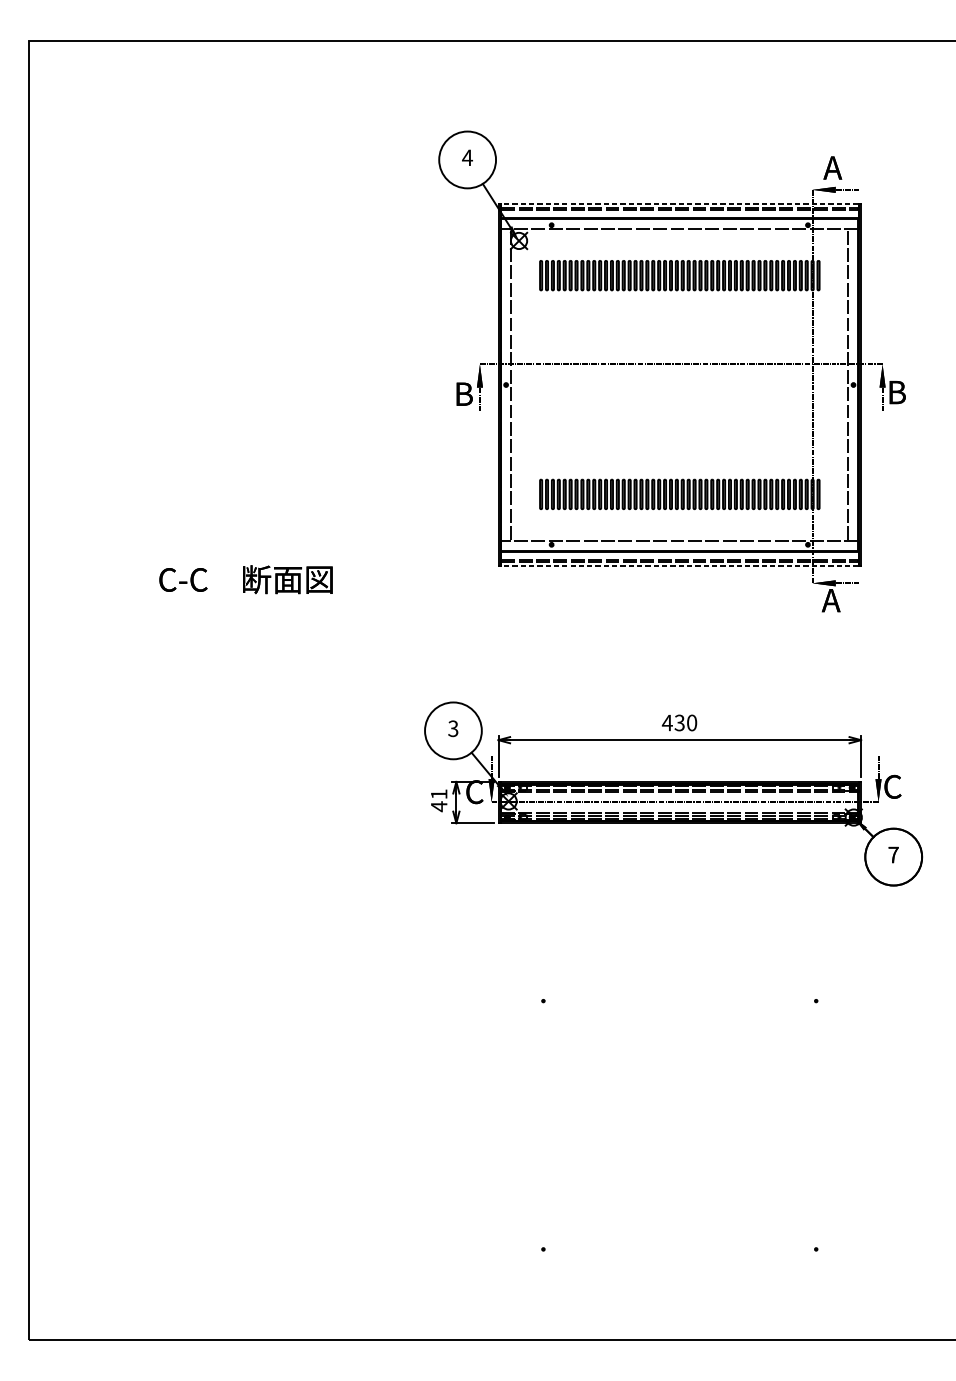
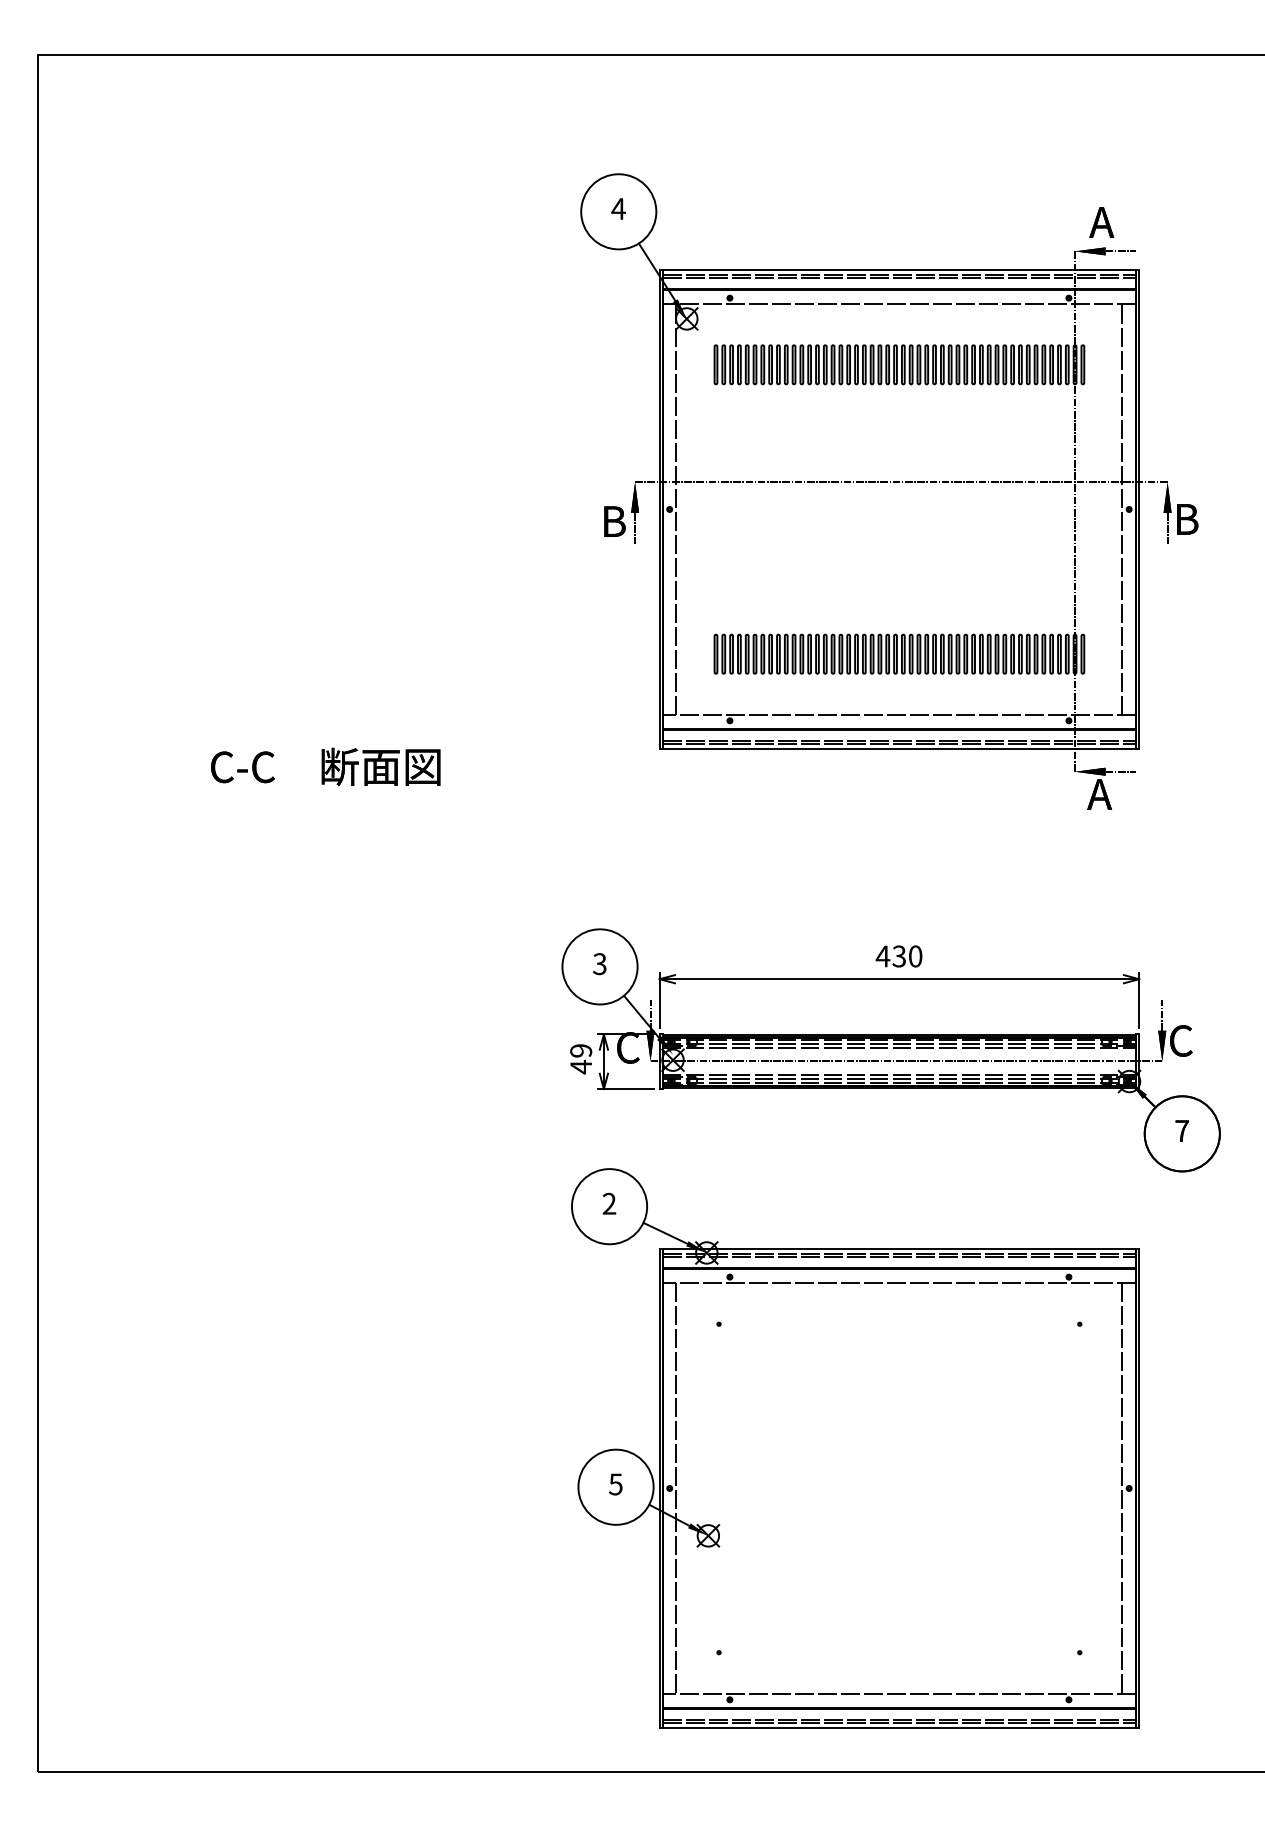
line: (679, 204) -> (898, 270), dashed -> solid
line: (679, 565) -> (898, 748), dashed -> solid
text: (439, 794) -> (581, 1050), 41 -> 49
part: (646, 1095) -> (855, 1448), added

